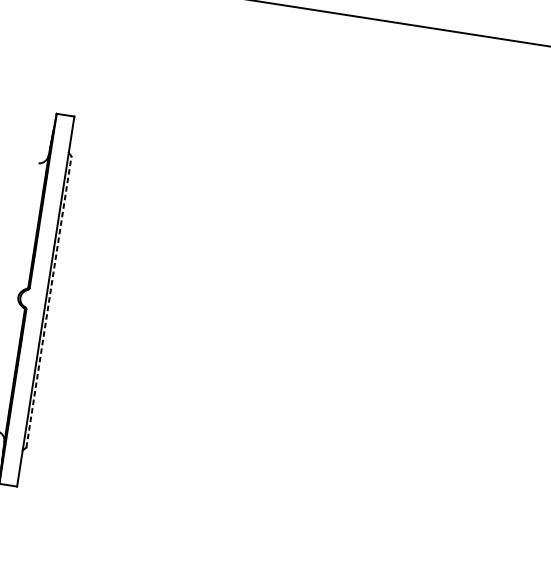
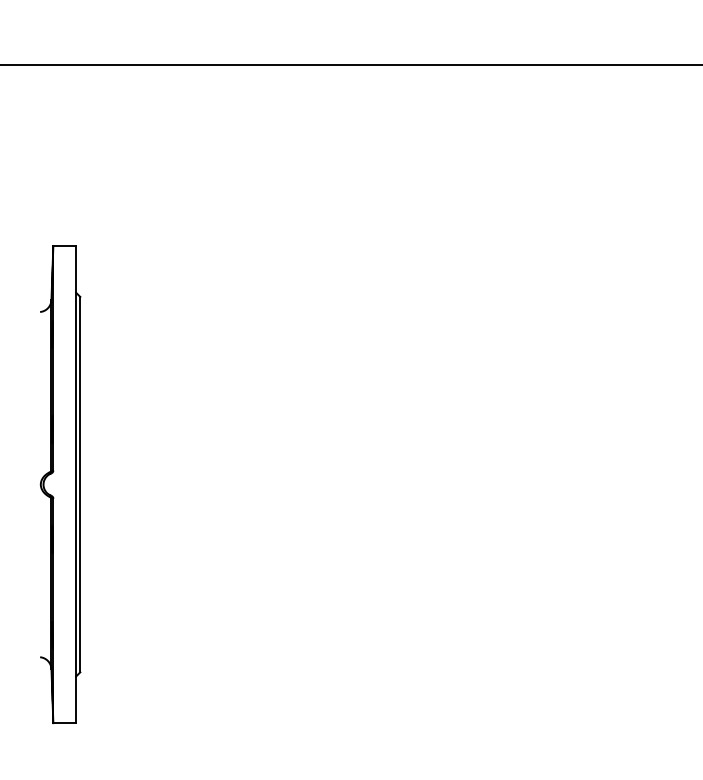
line: (49, 301) -> (80, 484), dashed -> solid

